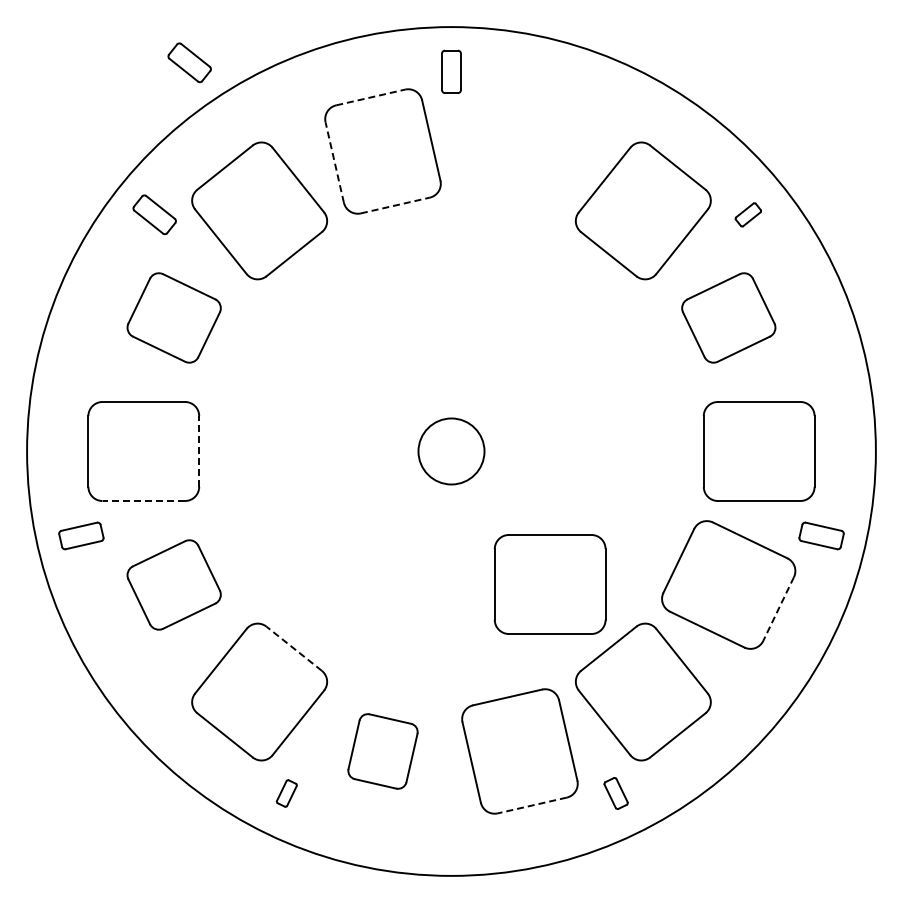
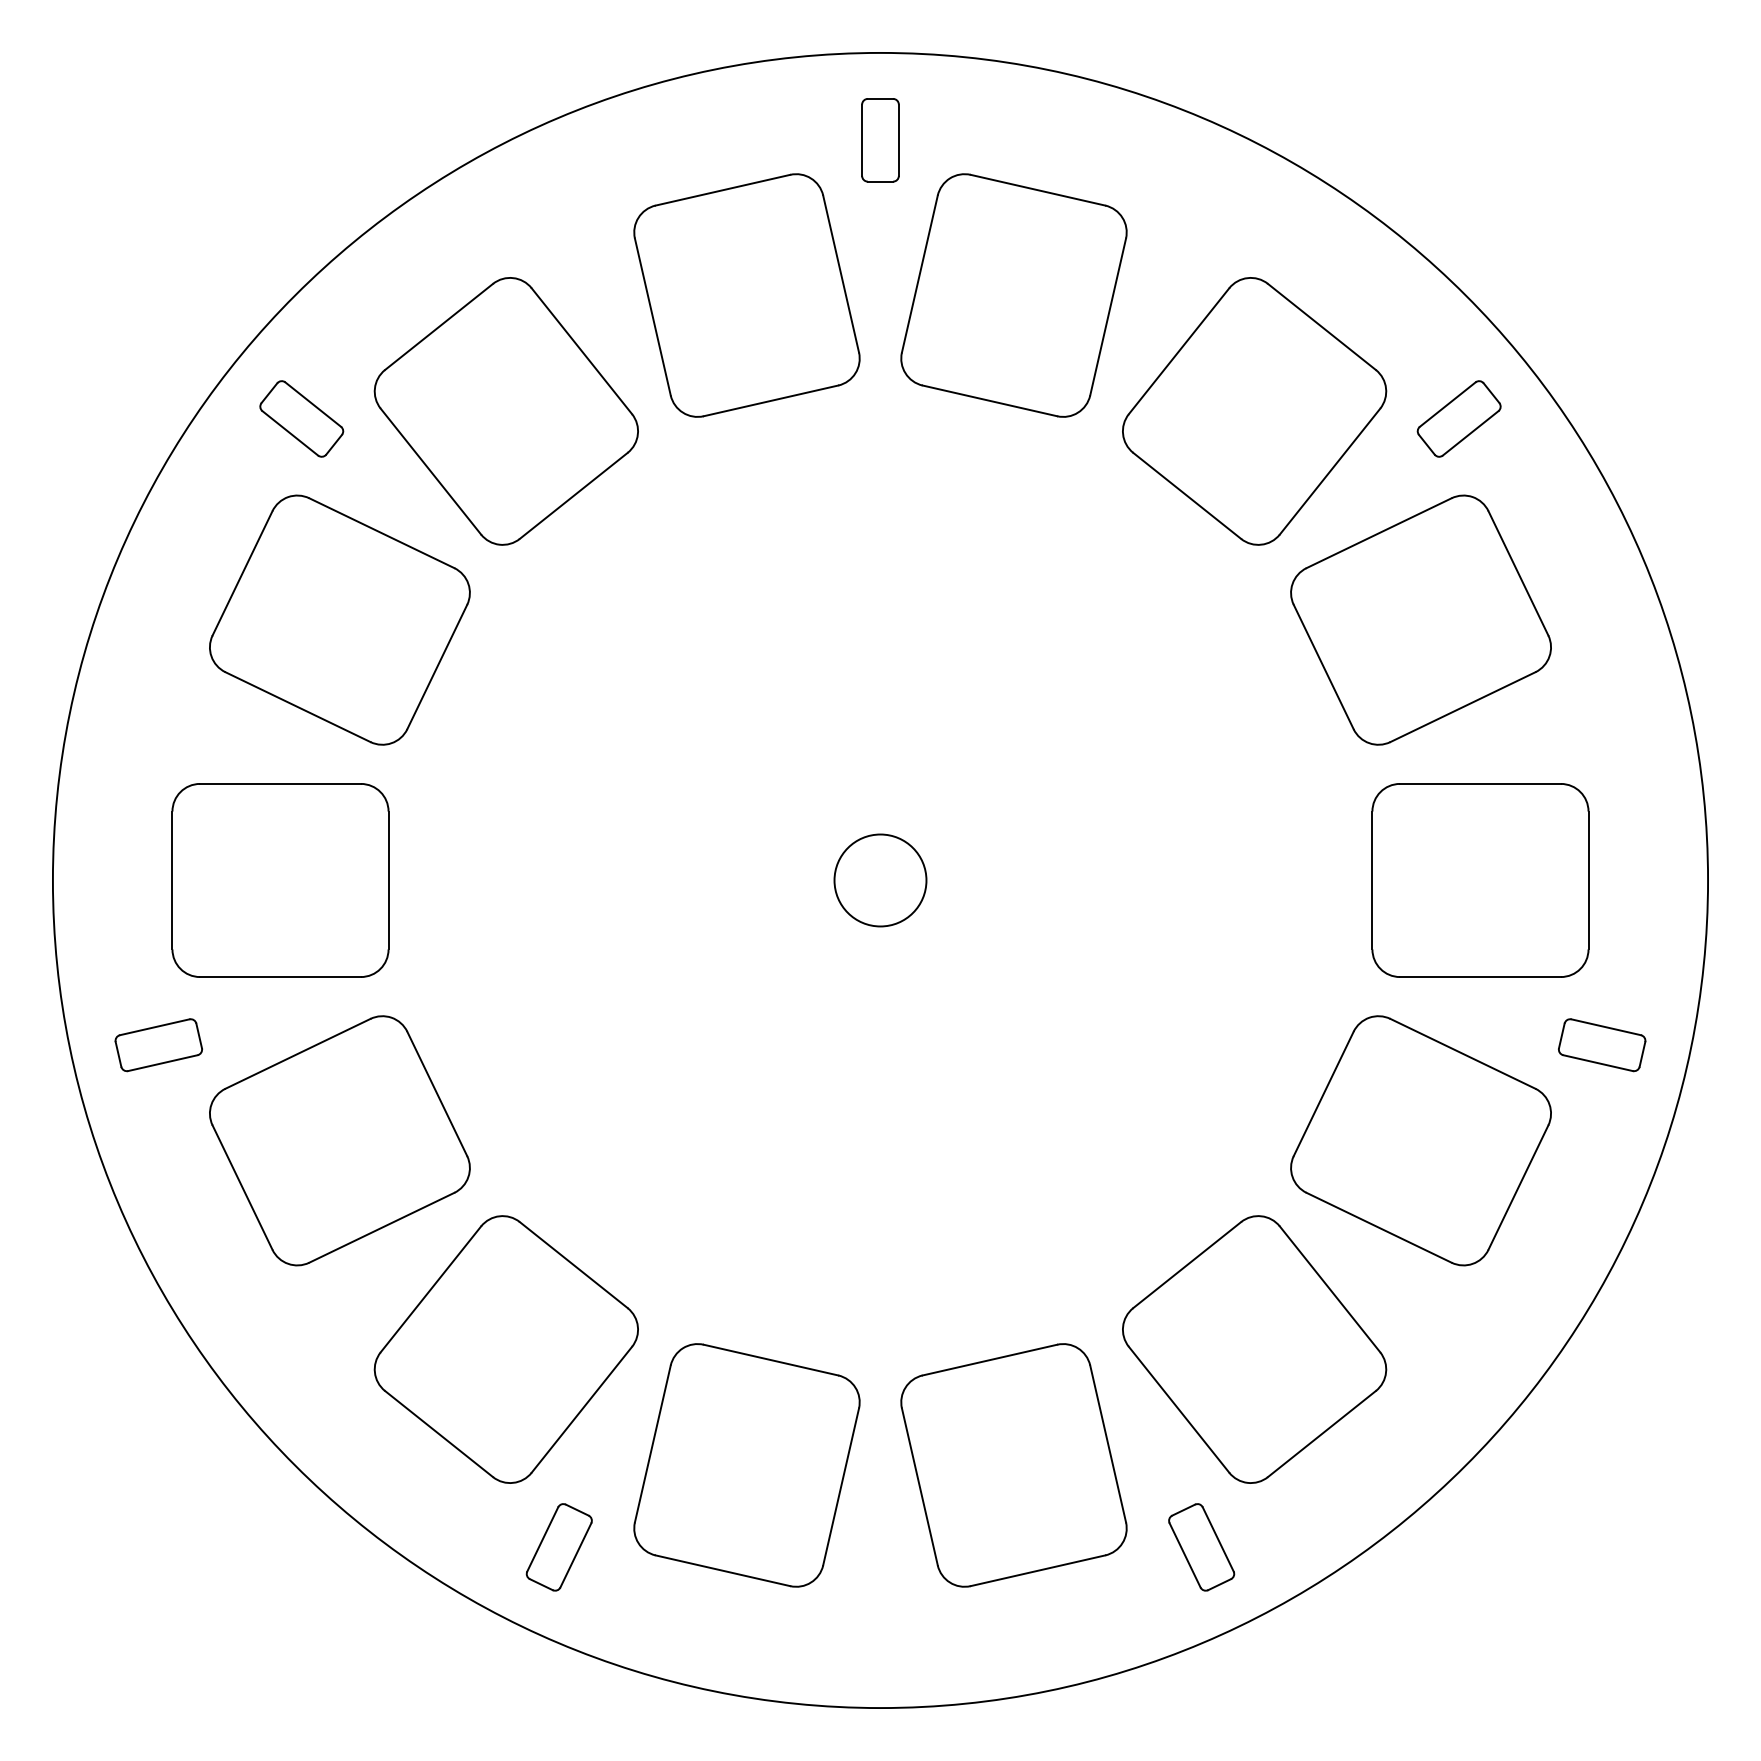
part: (189, 62) -> (369, 121), removed
line: (371, 97) -> (724, 190), dashed -> solid
part: (519, 151) -> (1013, 295), added
line: (334, 162) -> (652, 316), dashed -> solid
line: (395, 205) -> (771, 400), dashed -> solid
part: (748, 214) -> (1459, 418), size x1.67
part: (173, 317) -> (338, 619), size x1.43
part: (728, 317) -> (1420, 619), size x1.43
line: (199, 451) -> (389, 880), dashed -> solid
circle: (451, 451) -> (880, 880), size x0.71
line: (143, 501) -> (279, 977), dashed -> solid
part: (173, 584) -> (338, 1139), size x1.43
part: (549, 584) -> (1071, 1139), removed
line: (778, 609) -> (1518, 1188), dashed -> solid
line: (293, 648) -> (572, 1264), dashed -> solid
part: (382, 751) -> (745, 1465), size x1.67
part: (286, 793) -> (558, 1547), size x1.67
part: (615, 793) -> (1200, 1547), size x1.43
line: (531, 805) -> (1036, 1570), dashed -> solid

